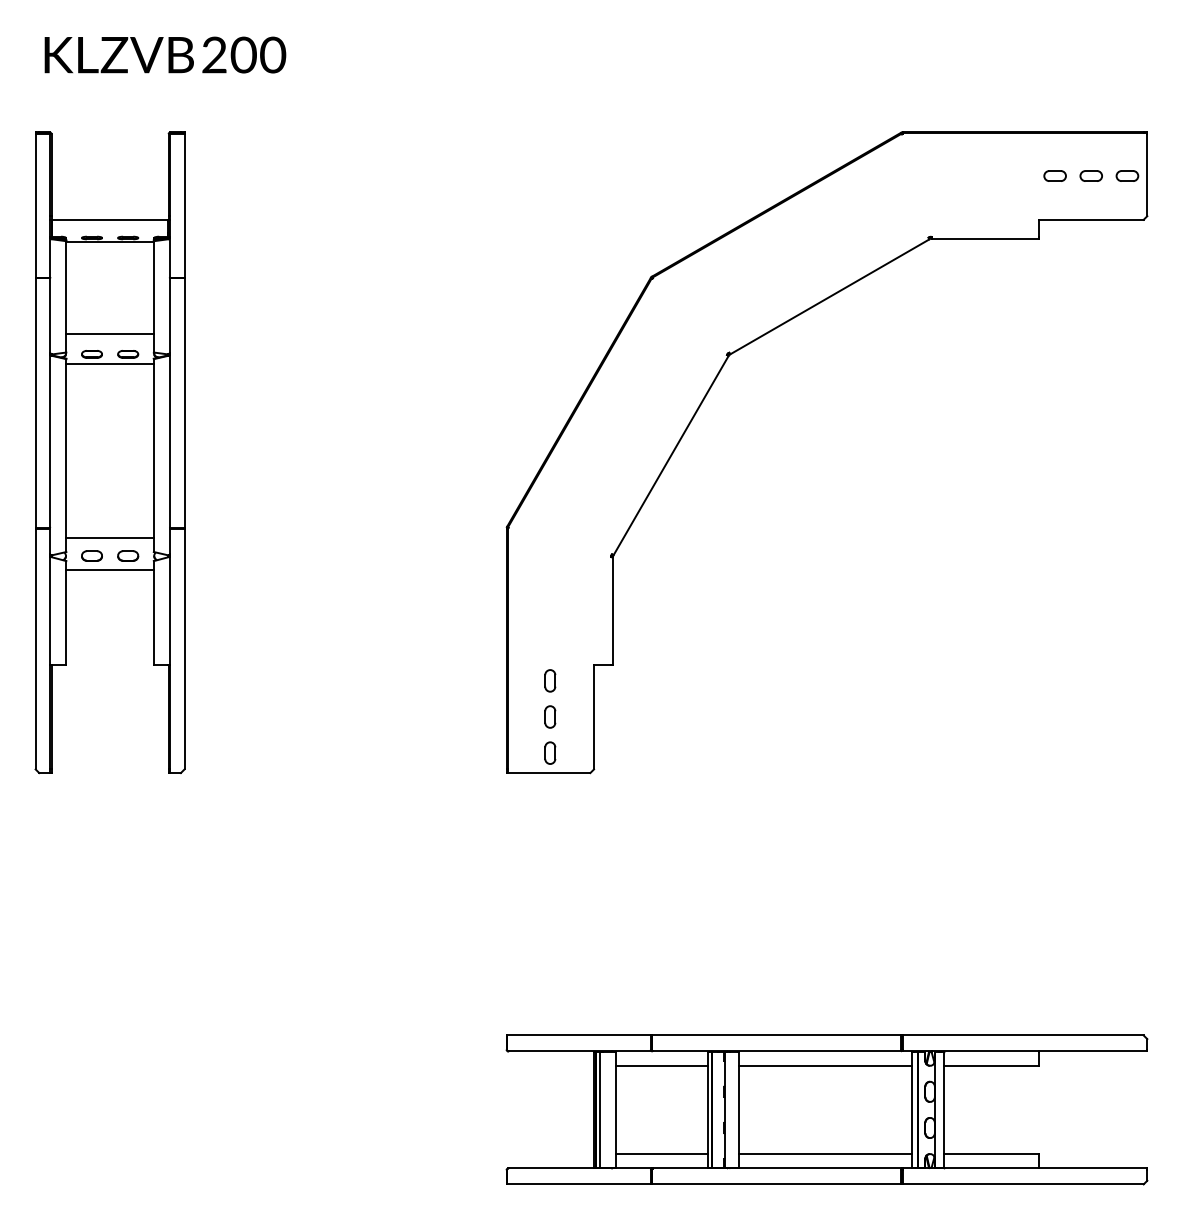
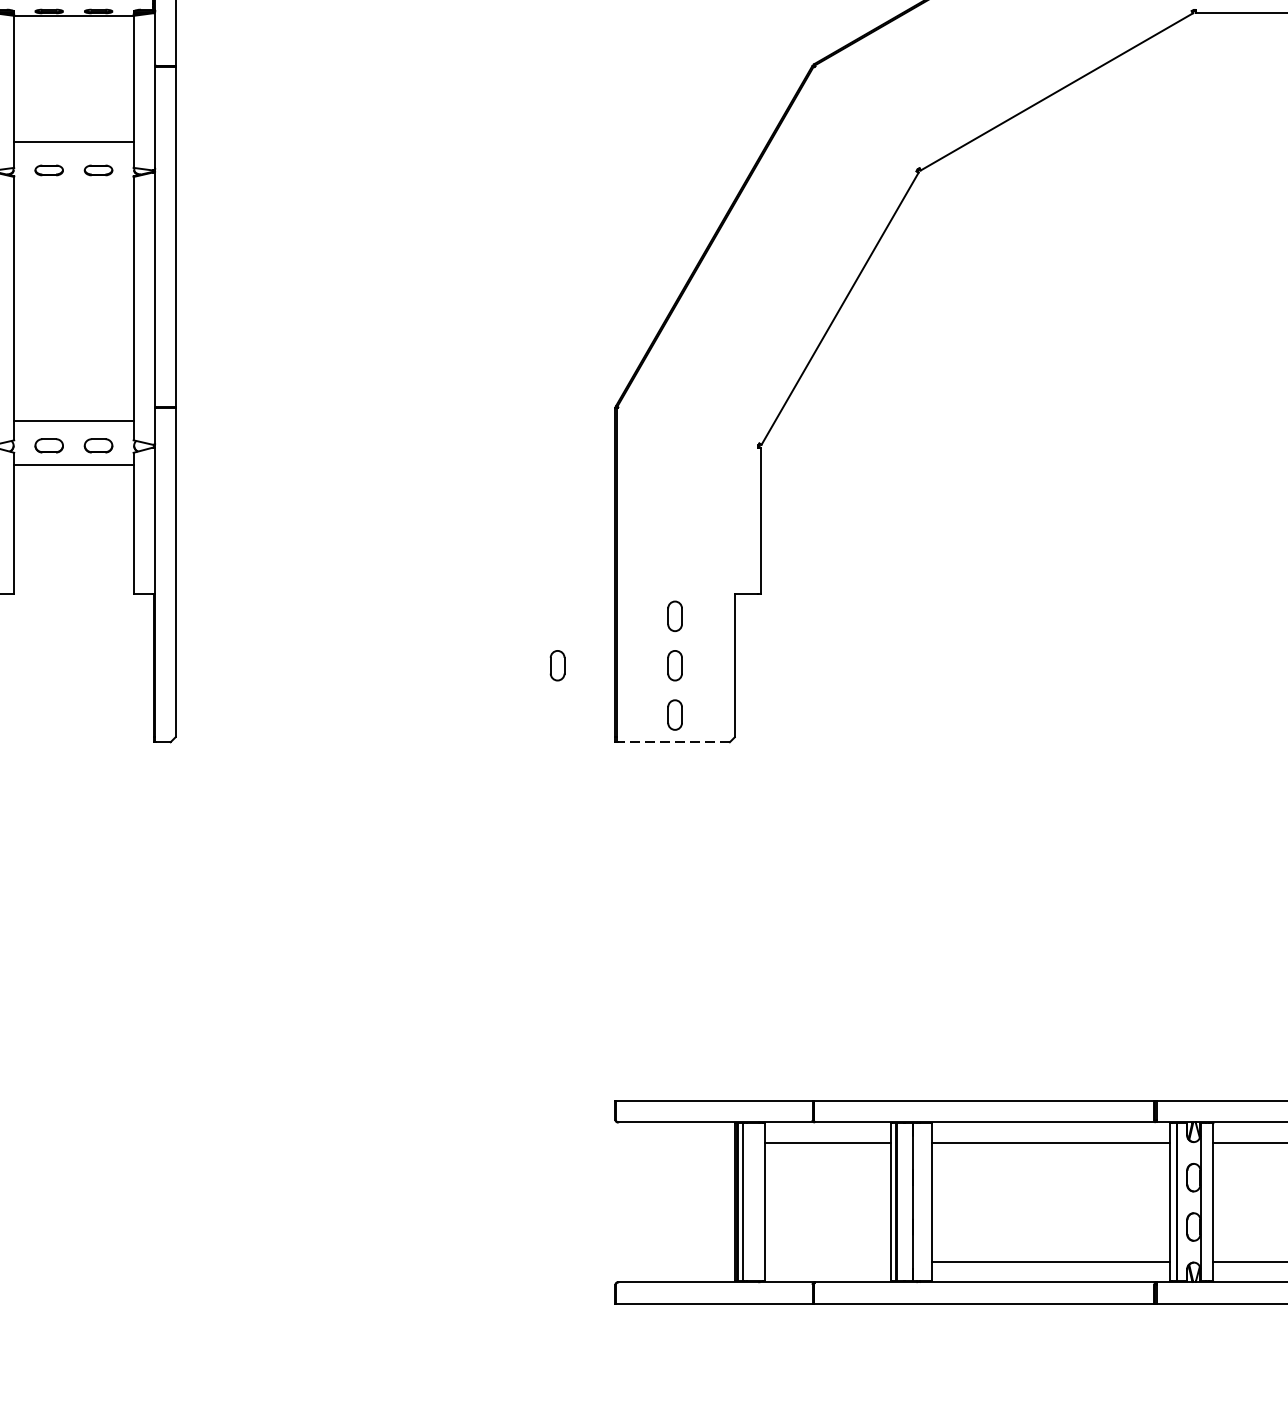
line: (109, 364) -> (73, 184), removed
part: (464, 716) -> (557, 665), added
line: (548, 773) -> (672, 742), solid -> dashed
line: (661, 1153) -> (827, 1261), removed

